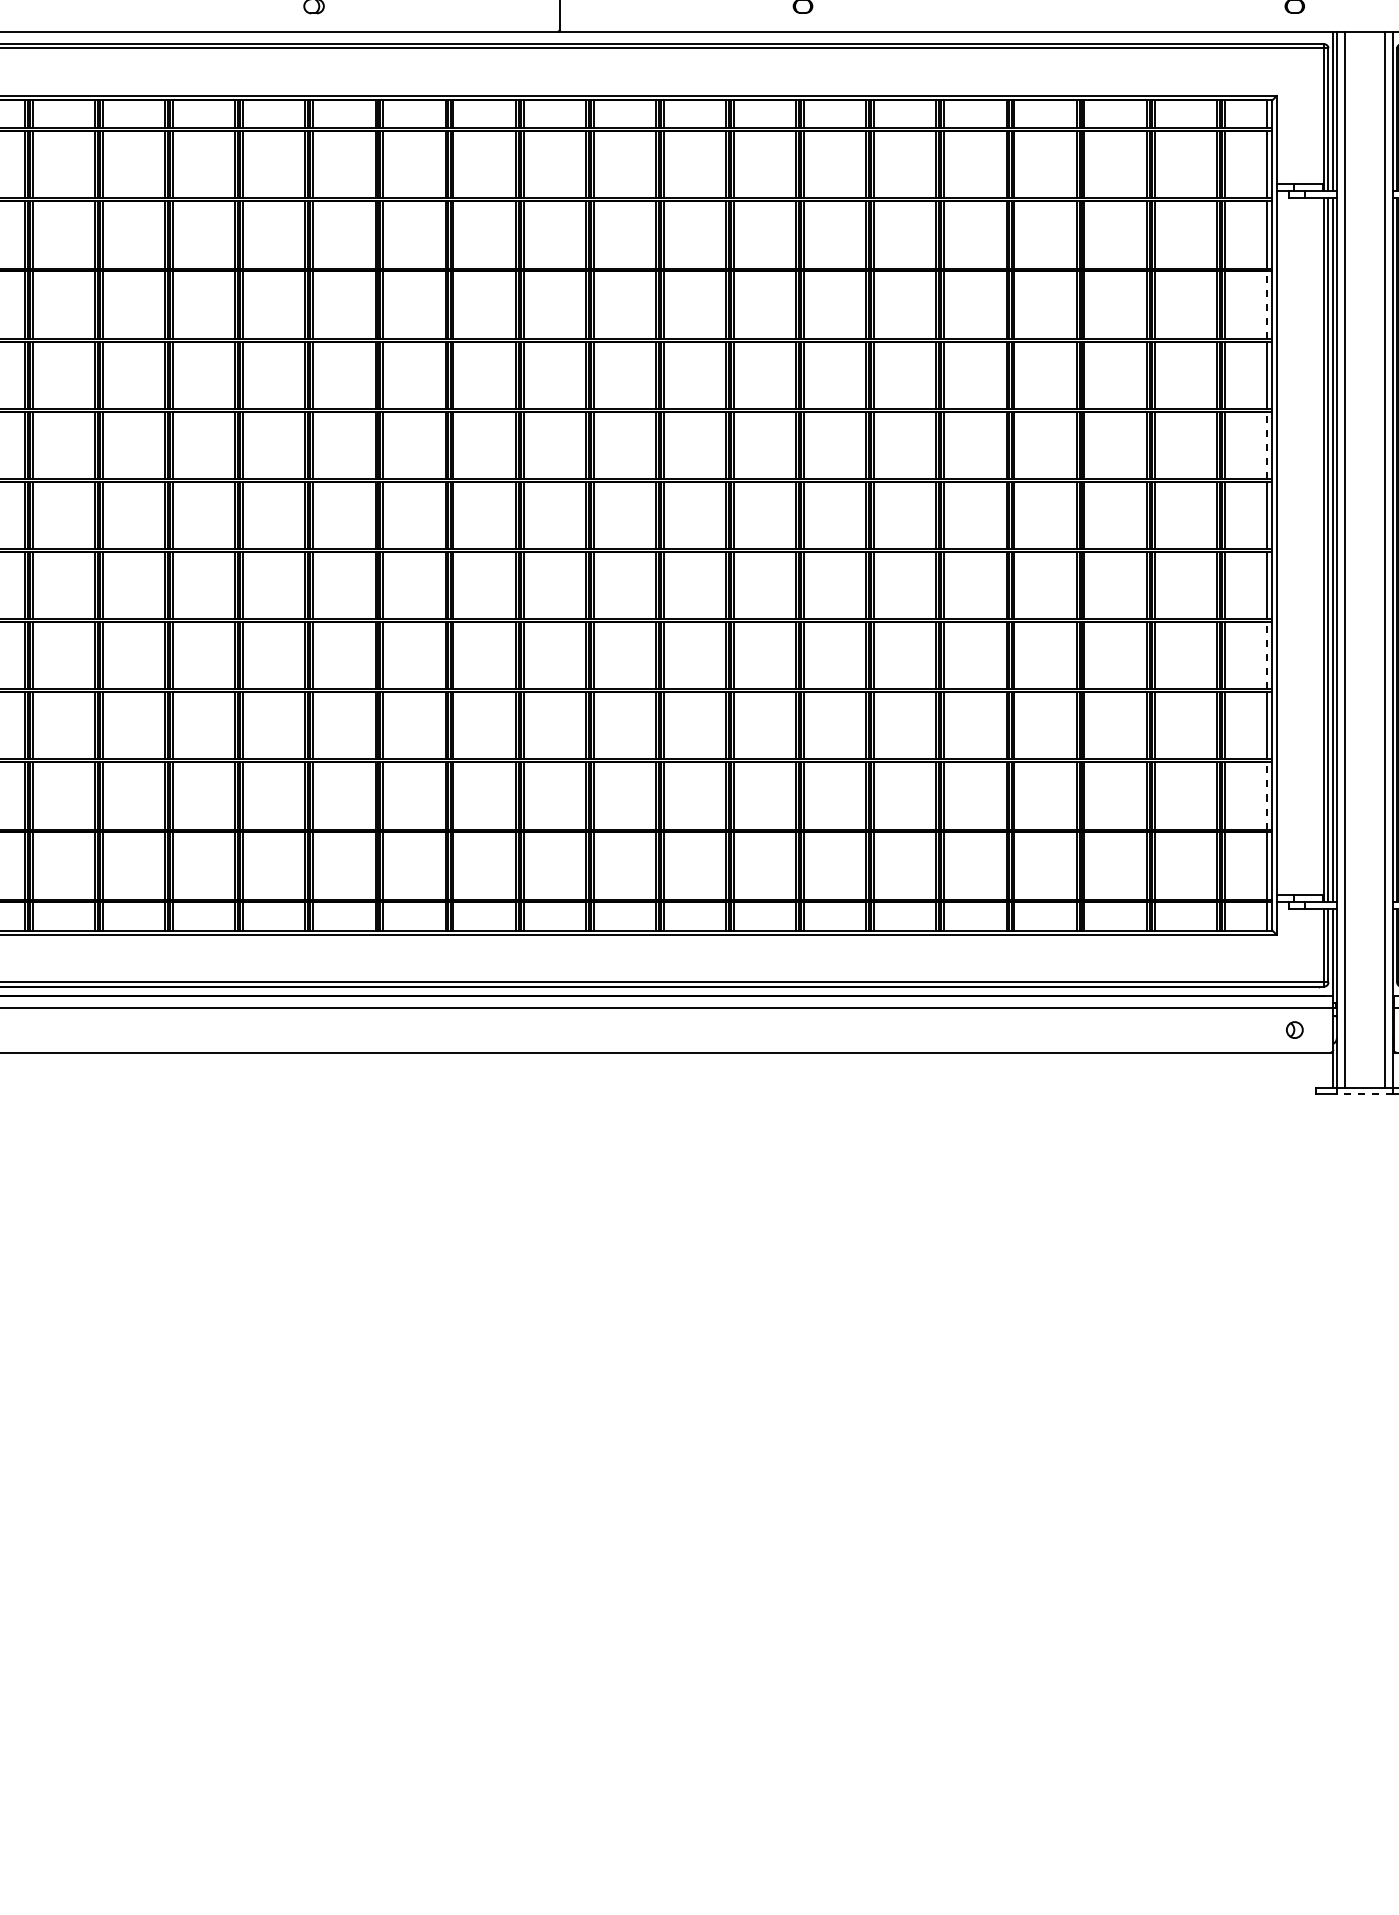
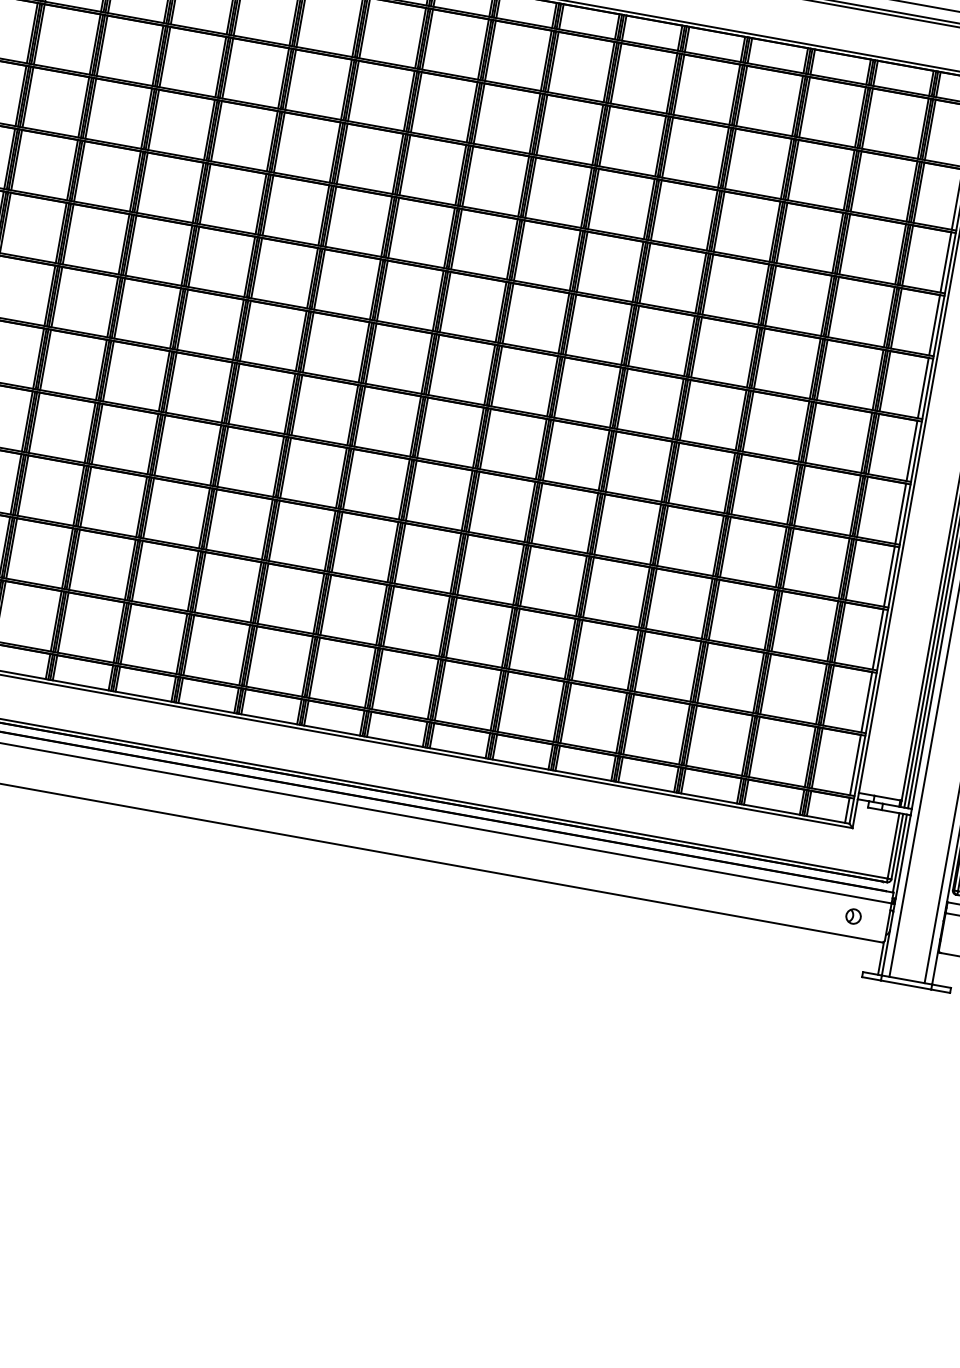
line: (1267, 305) -> (945, 262), dashed -> solid
line: (1267, 445) -> (923, 388), dashed -> solid
line: (1267, 655) -> (889, 576), dashed -> solid
line: (1267, 795) -> (866, 701), dashed -> solid
line: (1364, 1093) -> (905, 984), dashed -> solid

